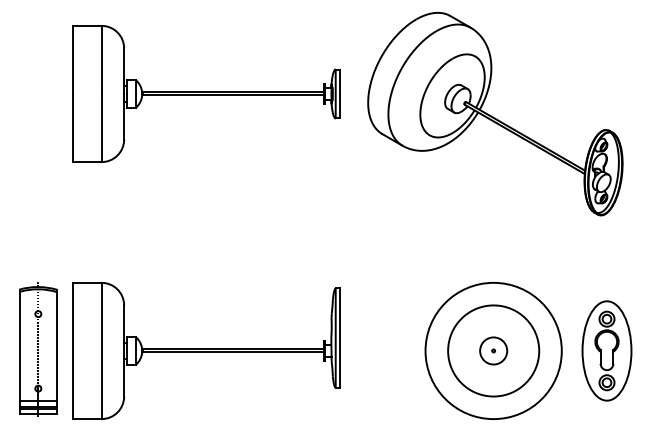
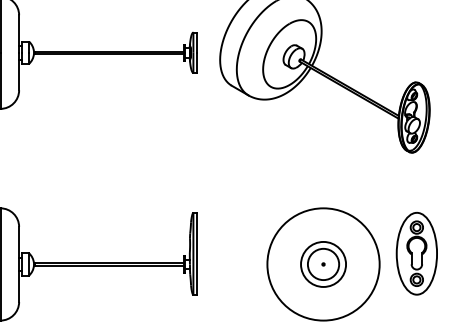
circle: (493, 350) -> (323, 264), size x0.6
circle: (493, 350) -> (323, 264), size x1.4
part: (606, 350) -> (416, 253), moved

